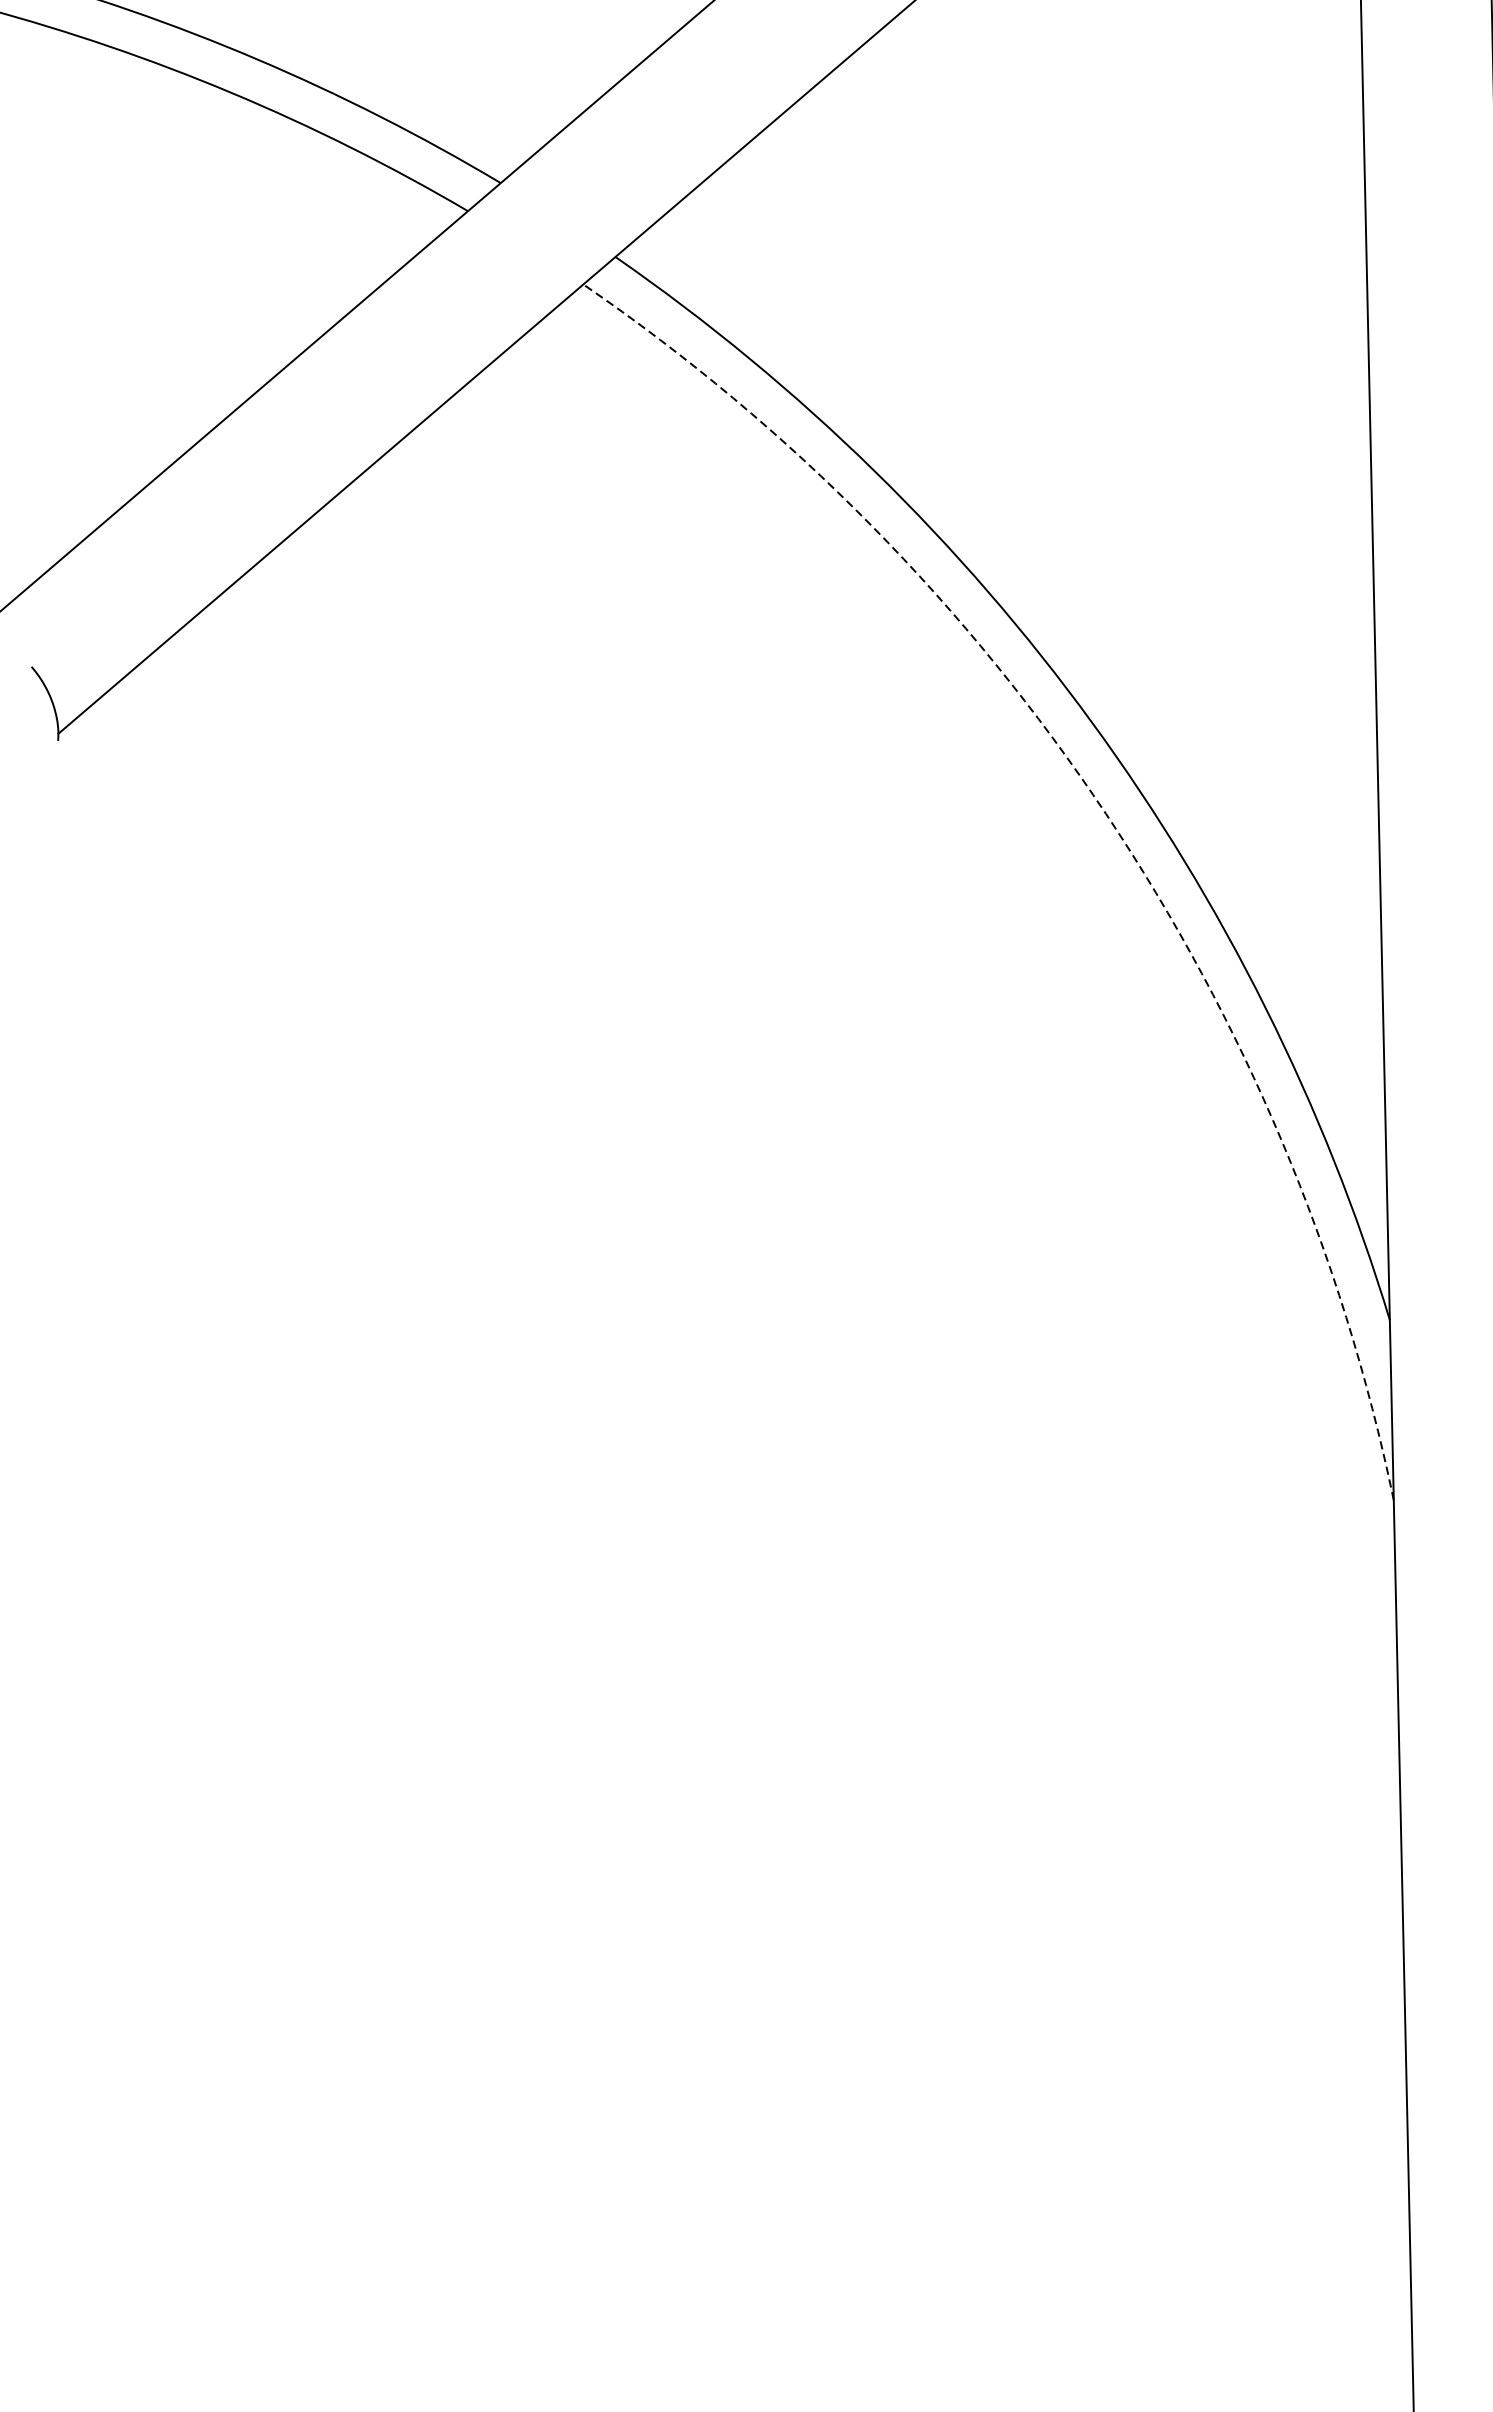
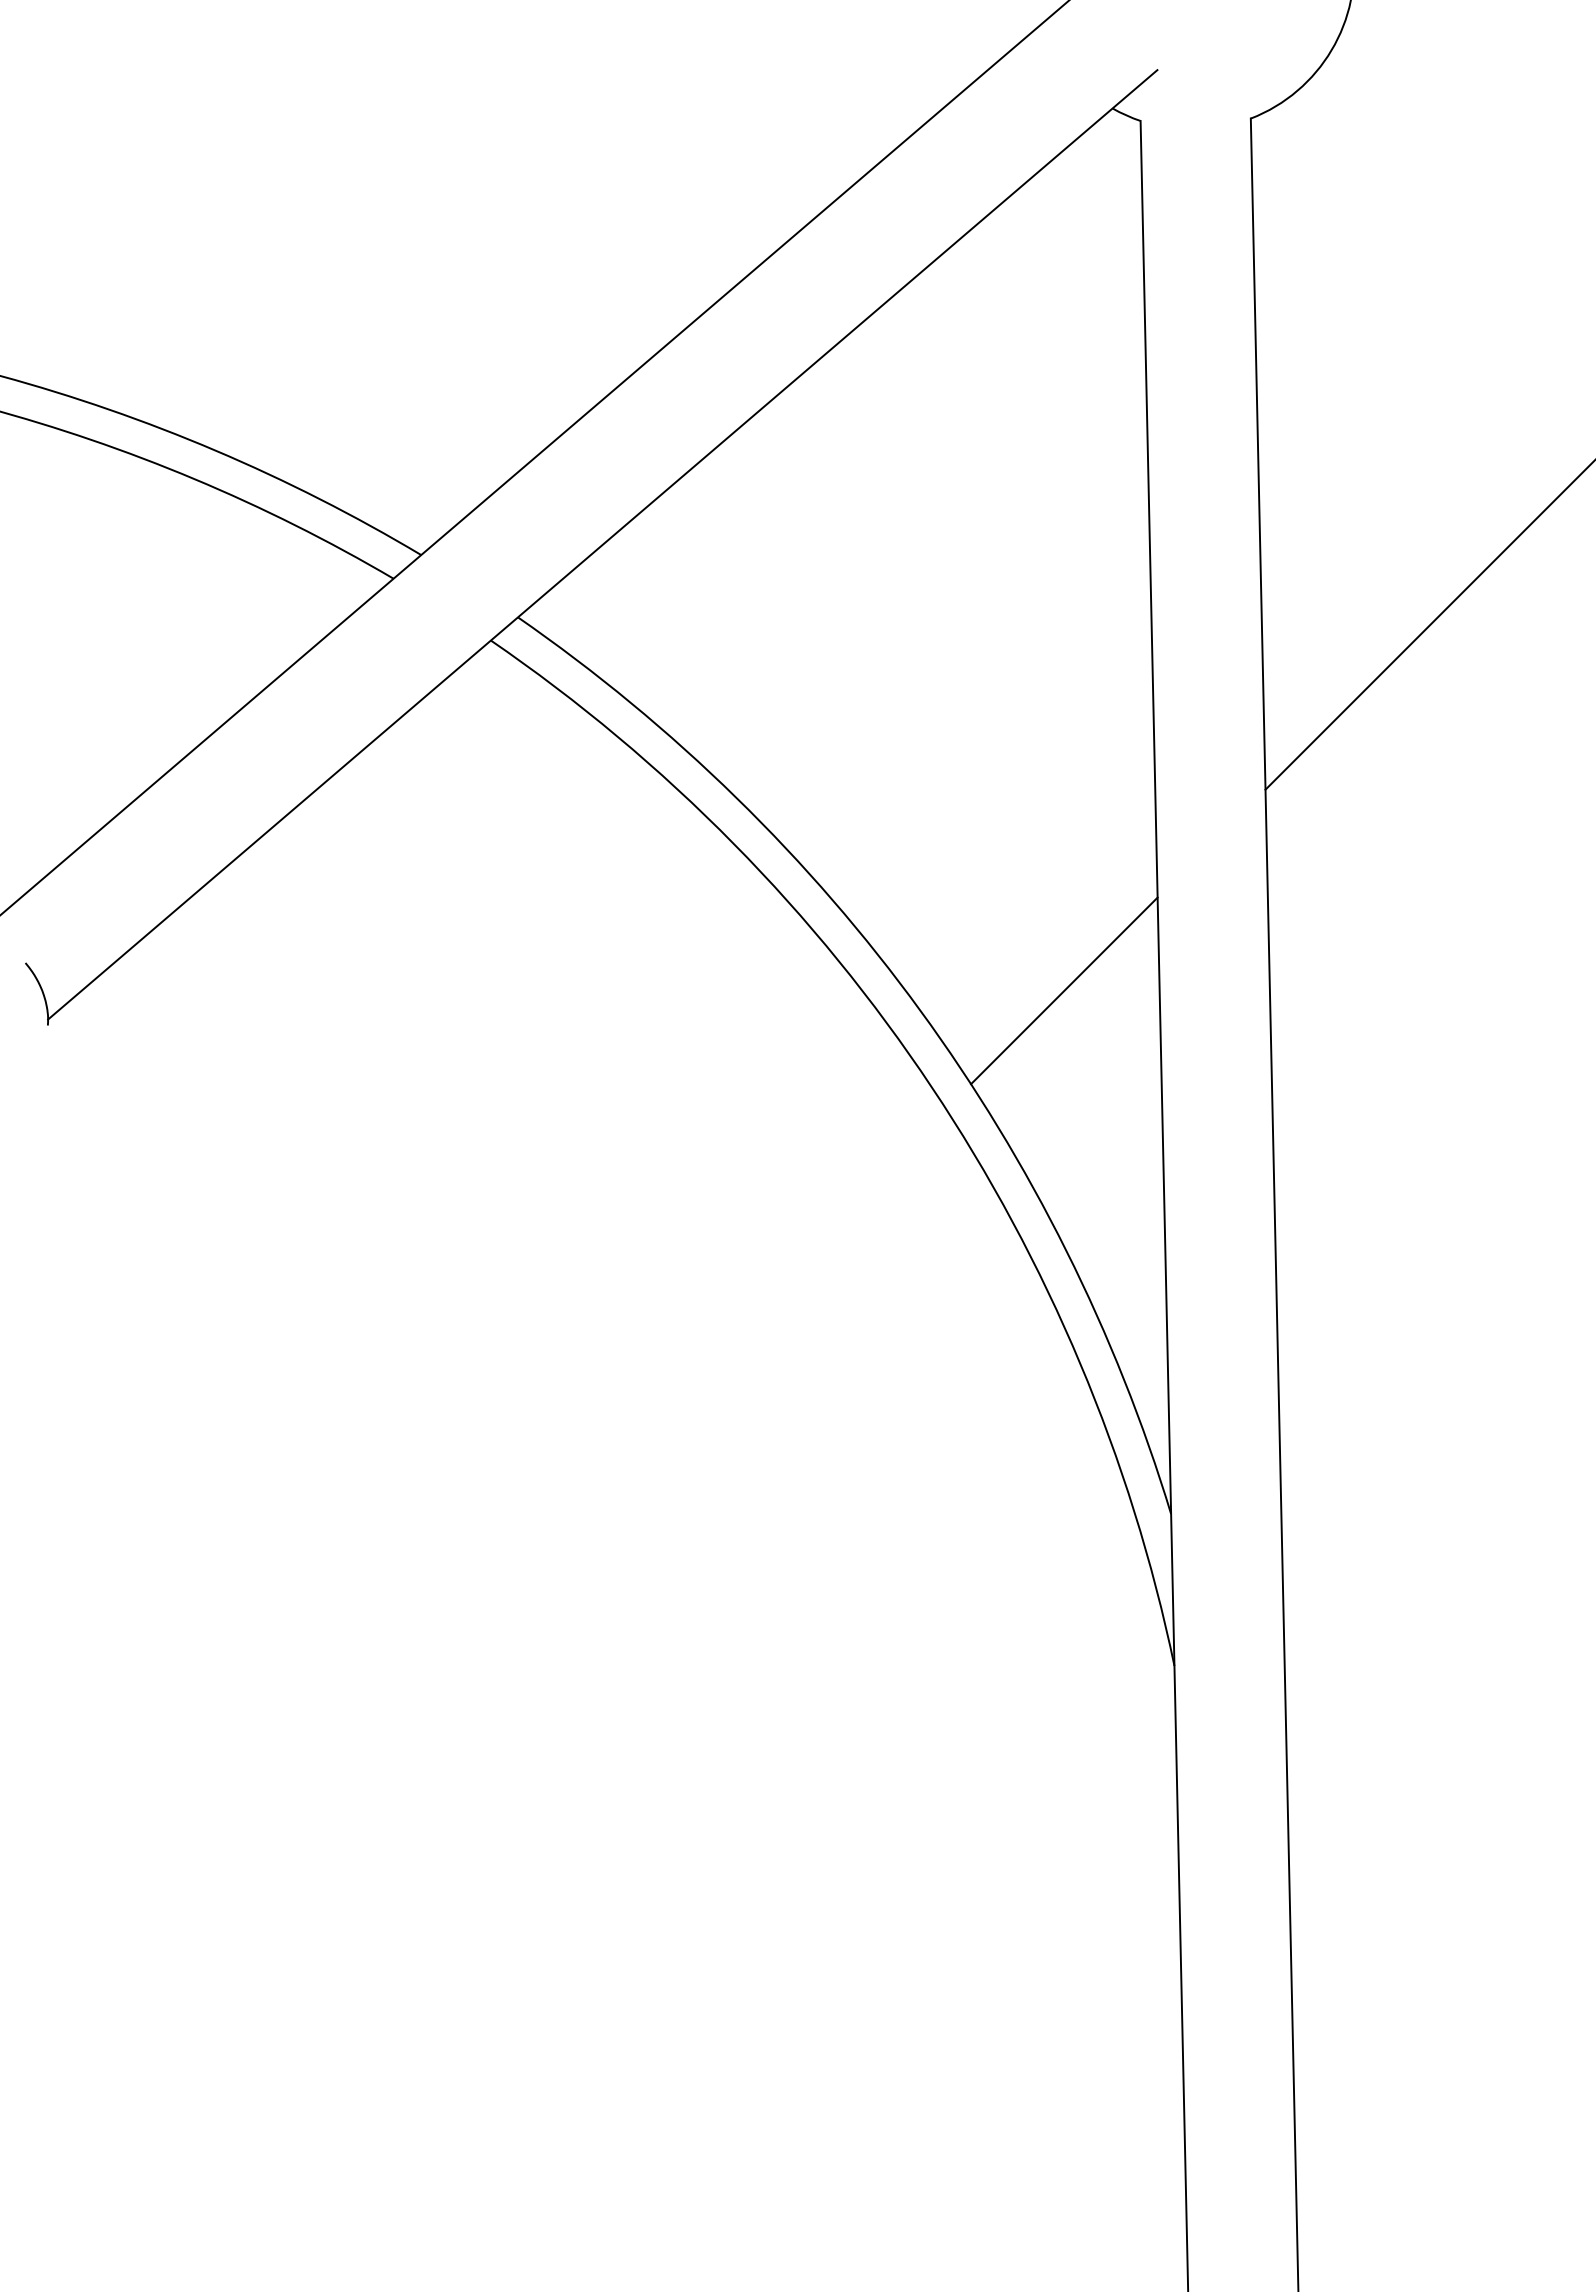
line: (1263, 699) -> (1064, 990), added
arc: (1105, 814) -> (931, 1087), dashed -> solid

